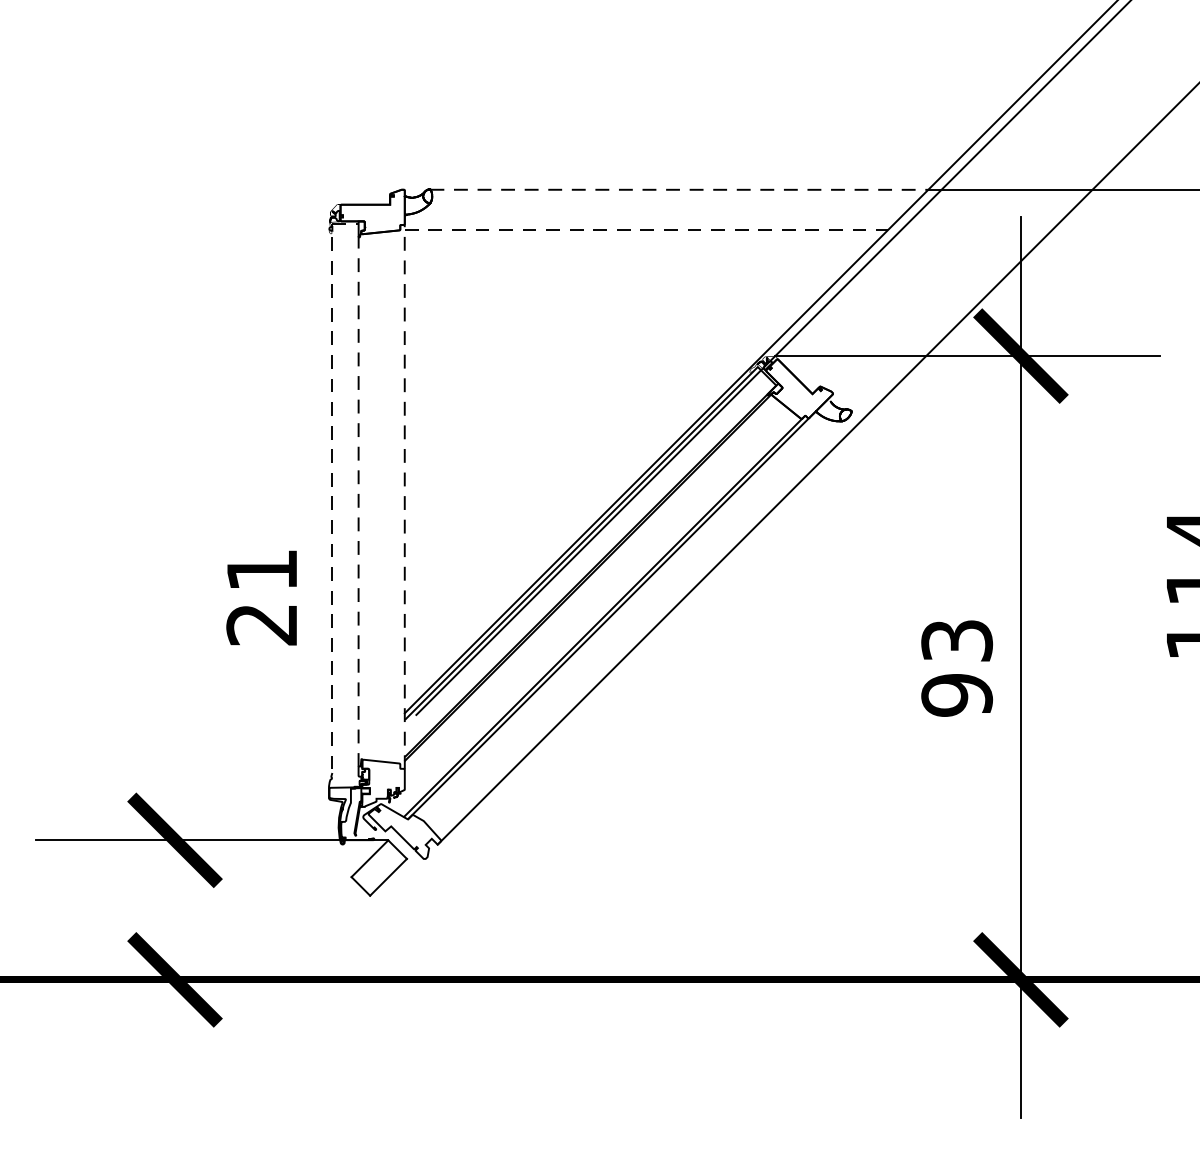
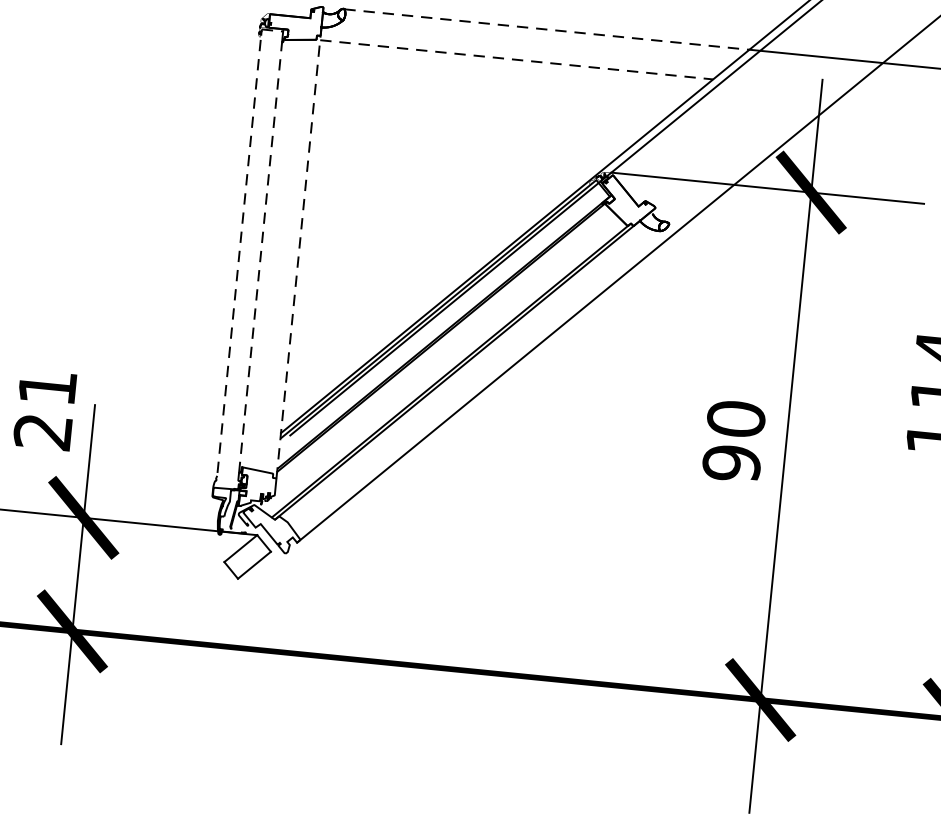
text: (261, 597) -> (44, 409), moved
text: (957, 640) -> (736, 418), 93 -> 90
line: (175, 909) -> (78, 574), added

